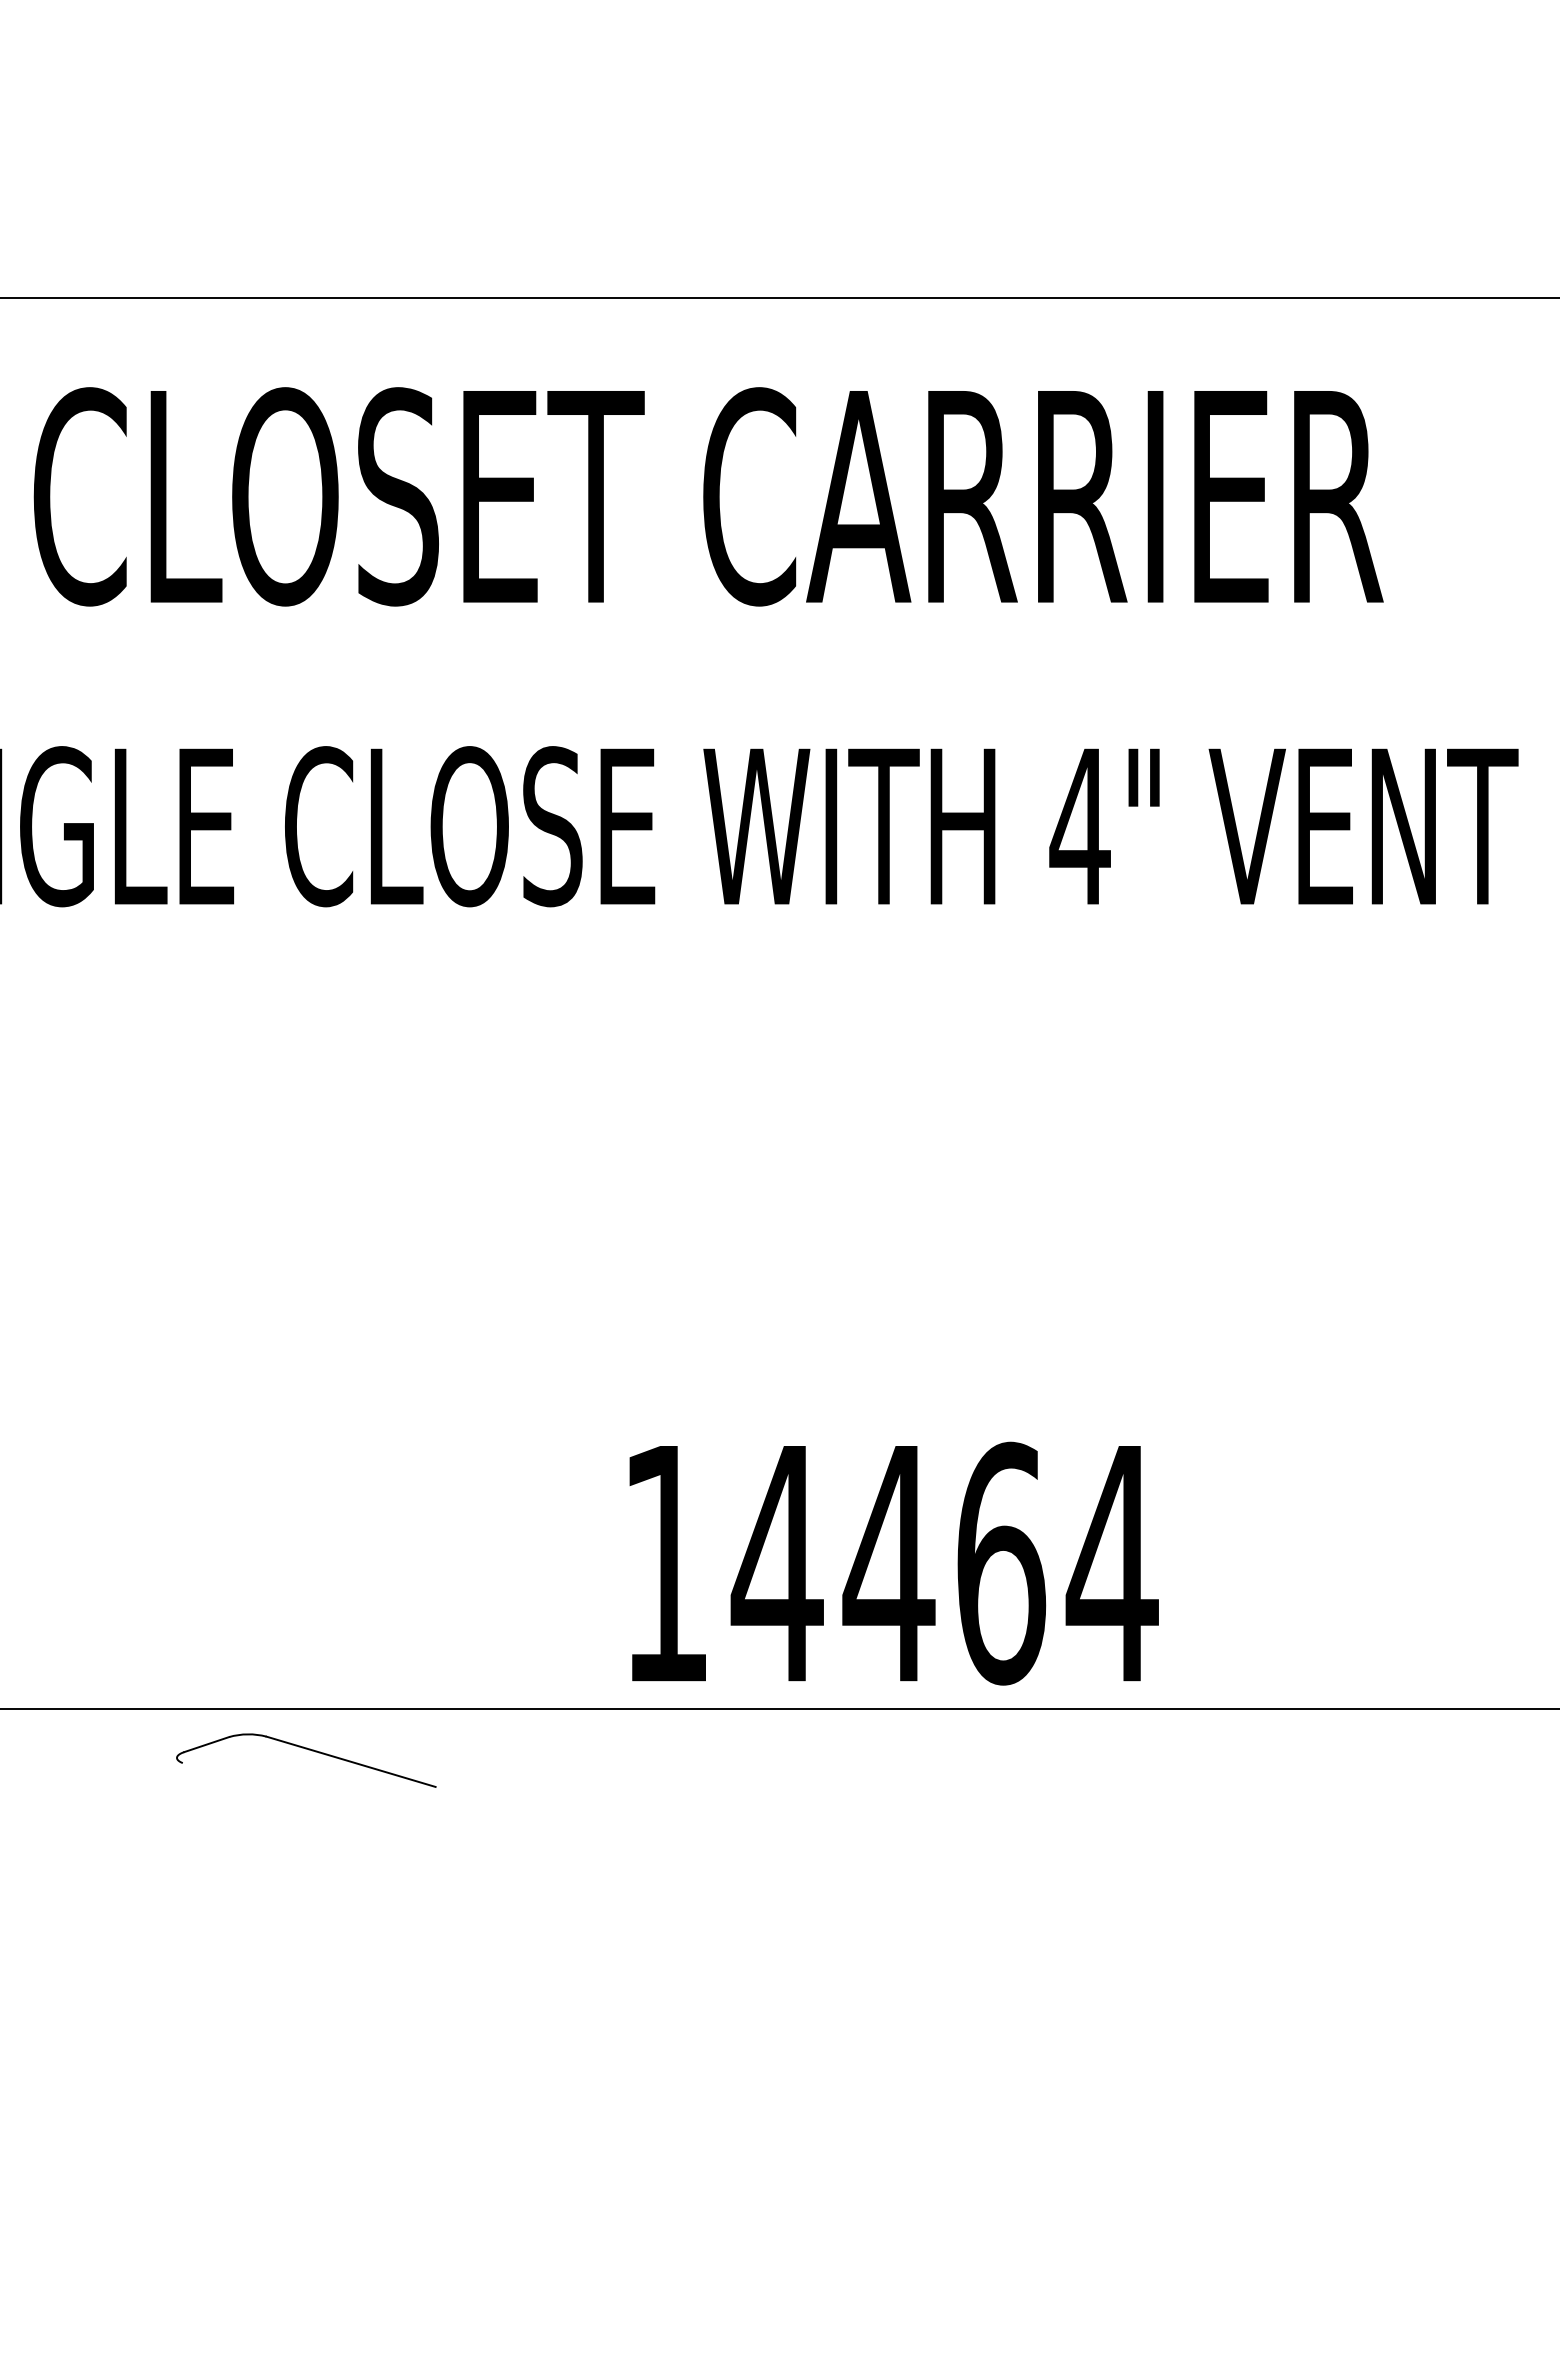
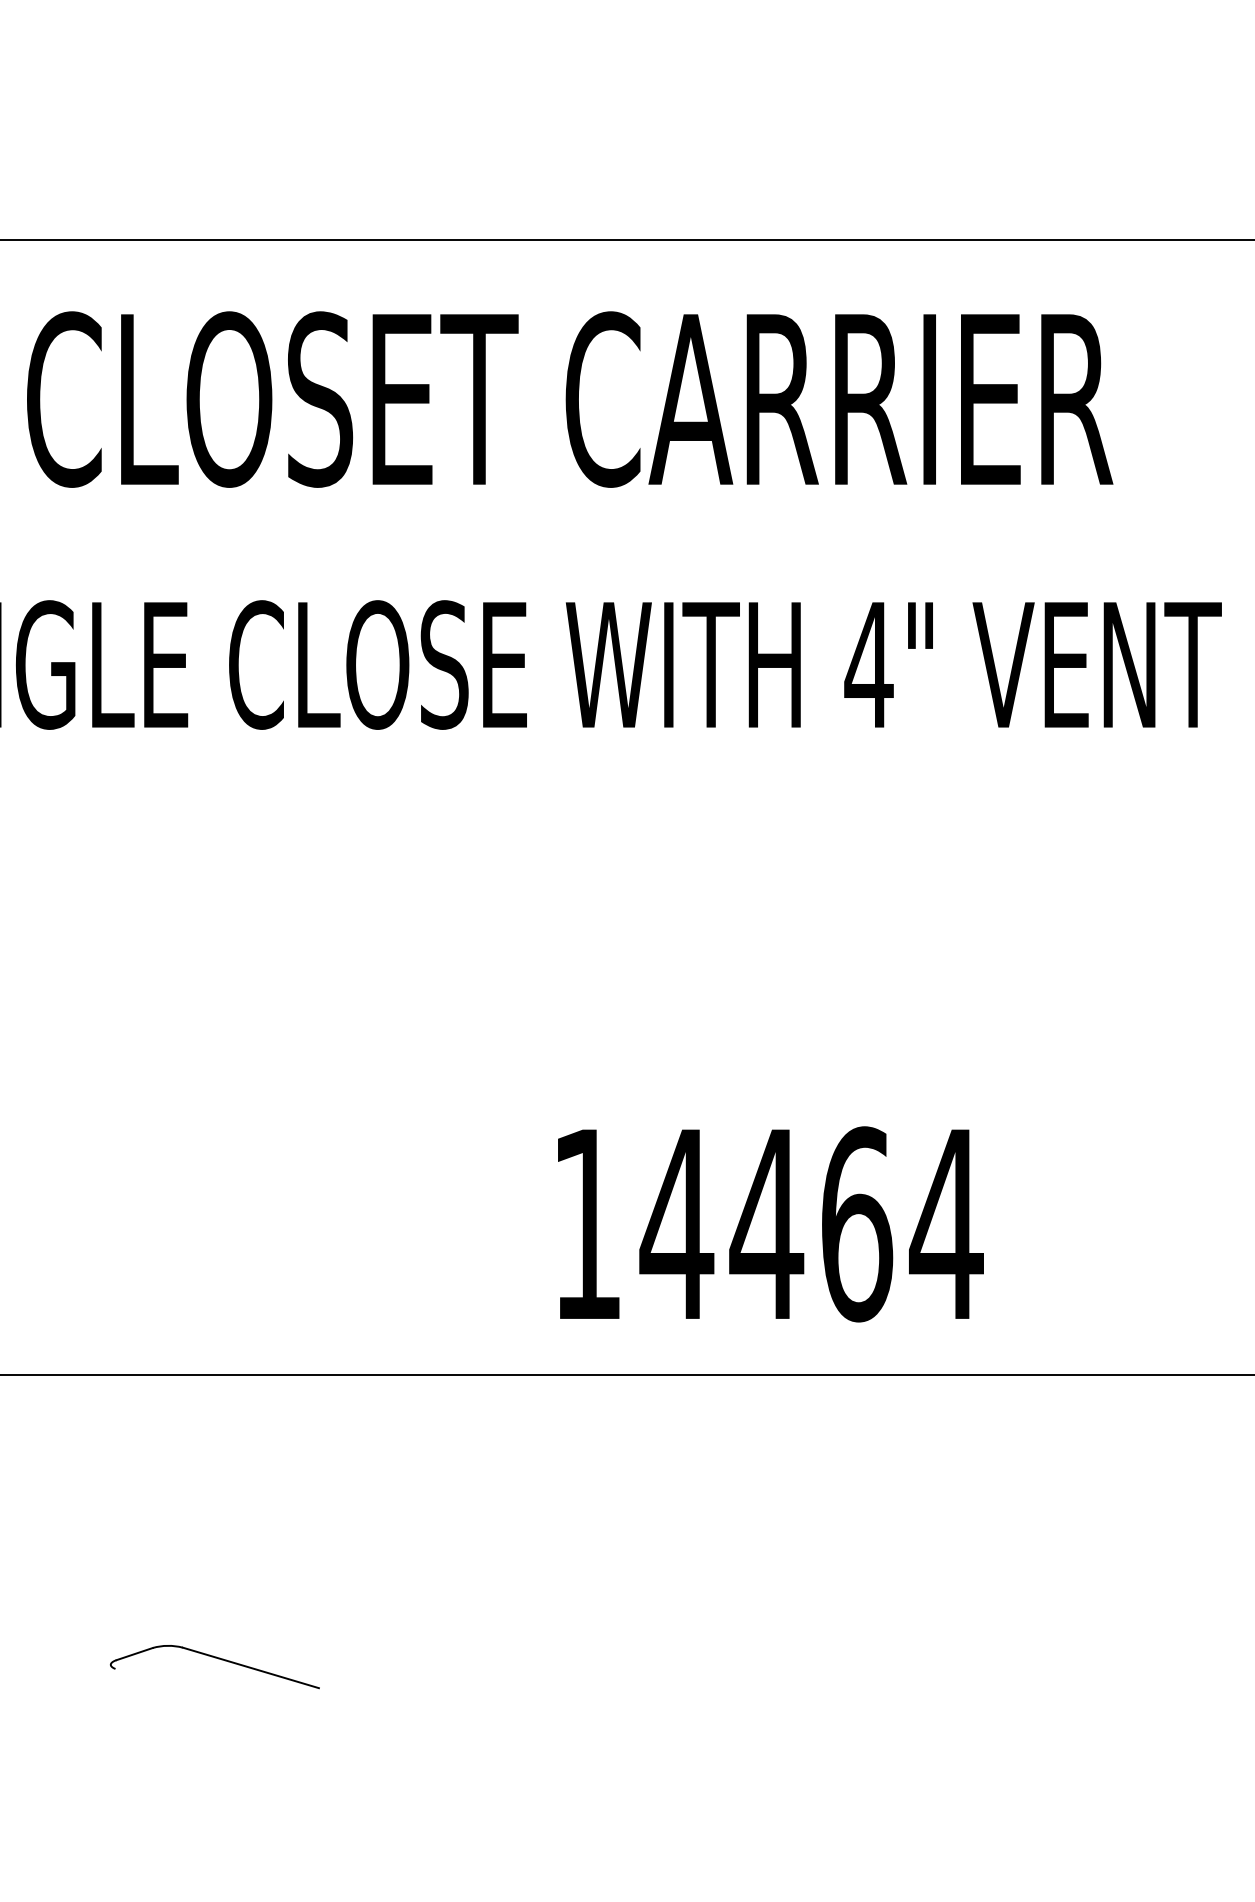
text: (893, 1563) -> (770, 1224), moved
part: (308, 1750) -> (216, 1658), moved

